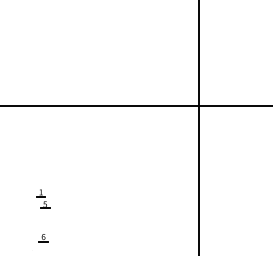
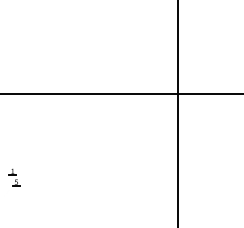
part: (43, 198) -> (14, 176), moved
part: (43, 238) -> (39, 212), removed

